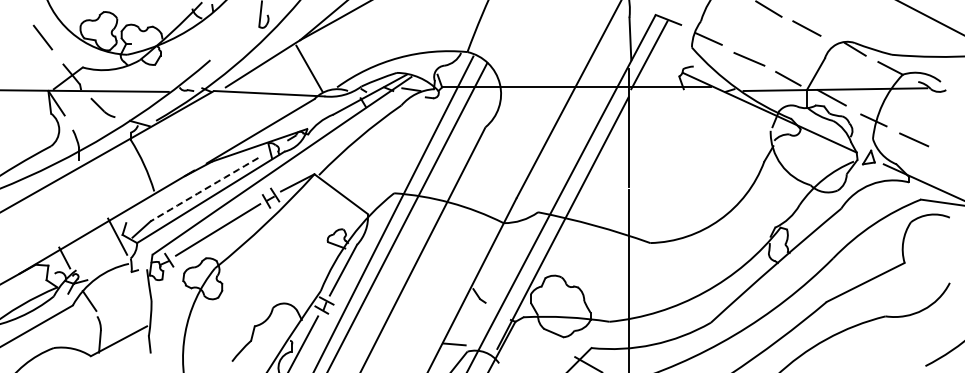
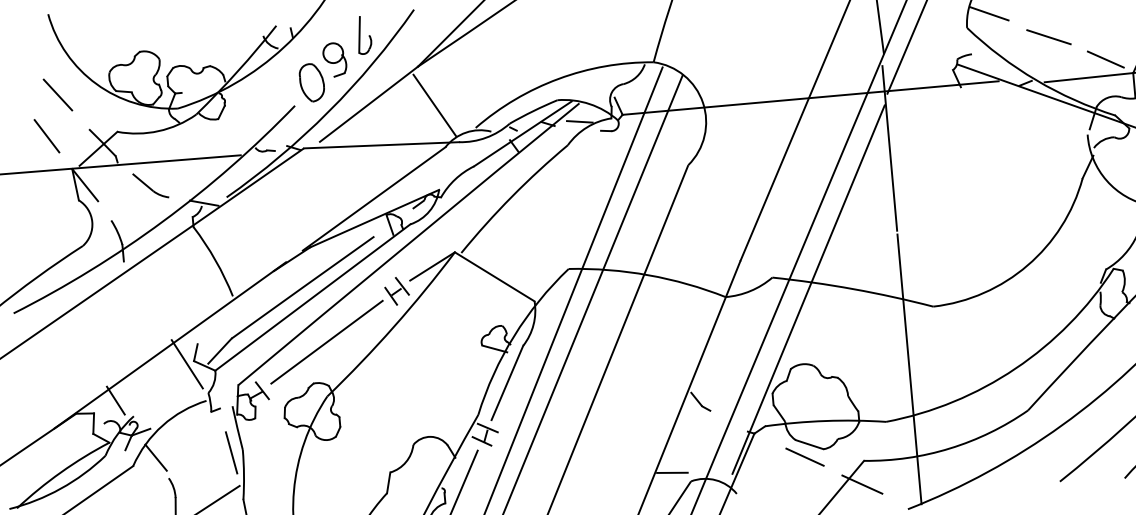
part: (232, 38) -> (323, 72), added
line: (32, 65) -> (46, 135), added
arc: (204, 189) -> (302, 287), dashed -> solid
line: (143, 302) -> (231, 453), added
line: (549, 341) -> (804, 456), added

